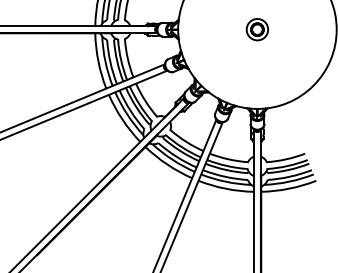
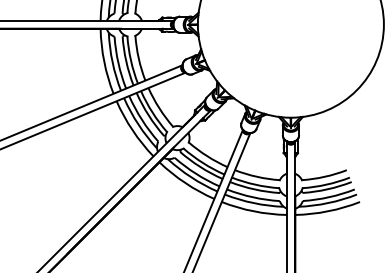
part: (256, 29) -> (289, 24), removed

